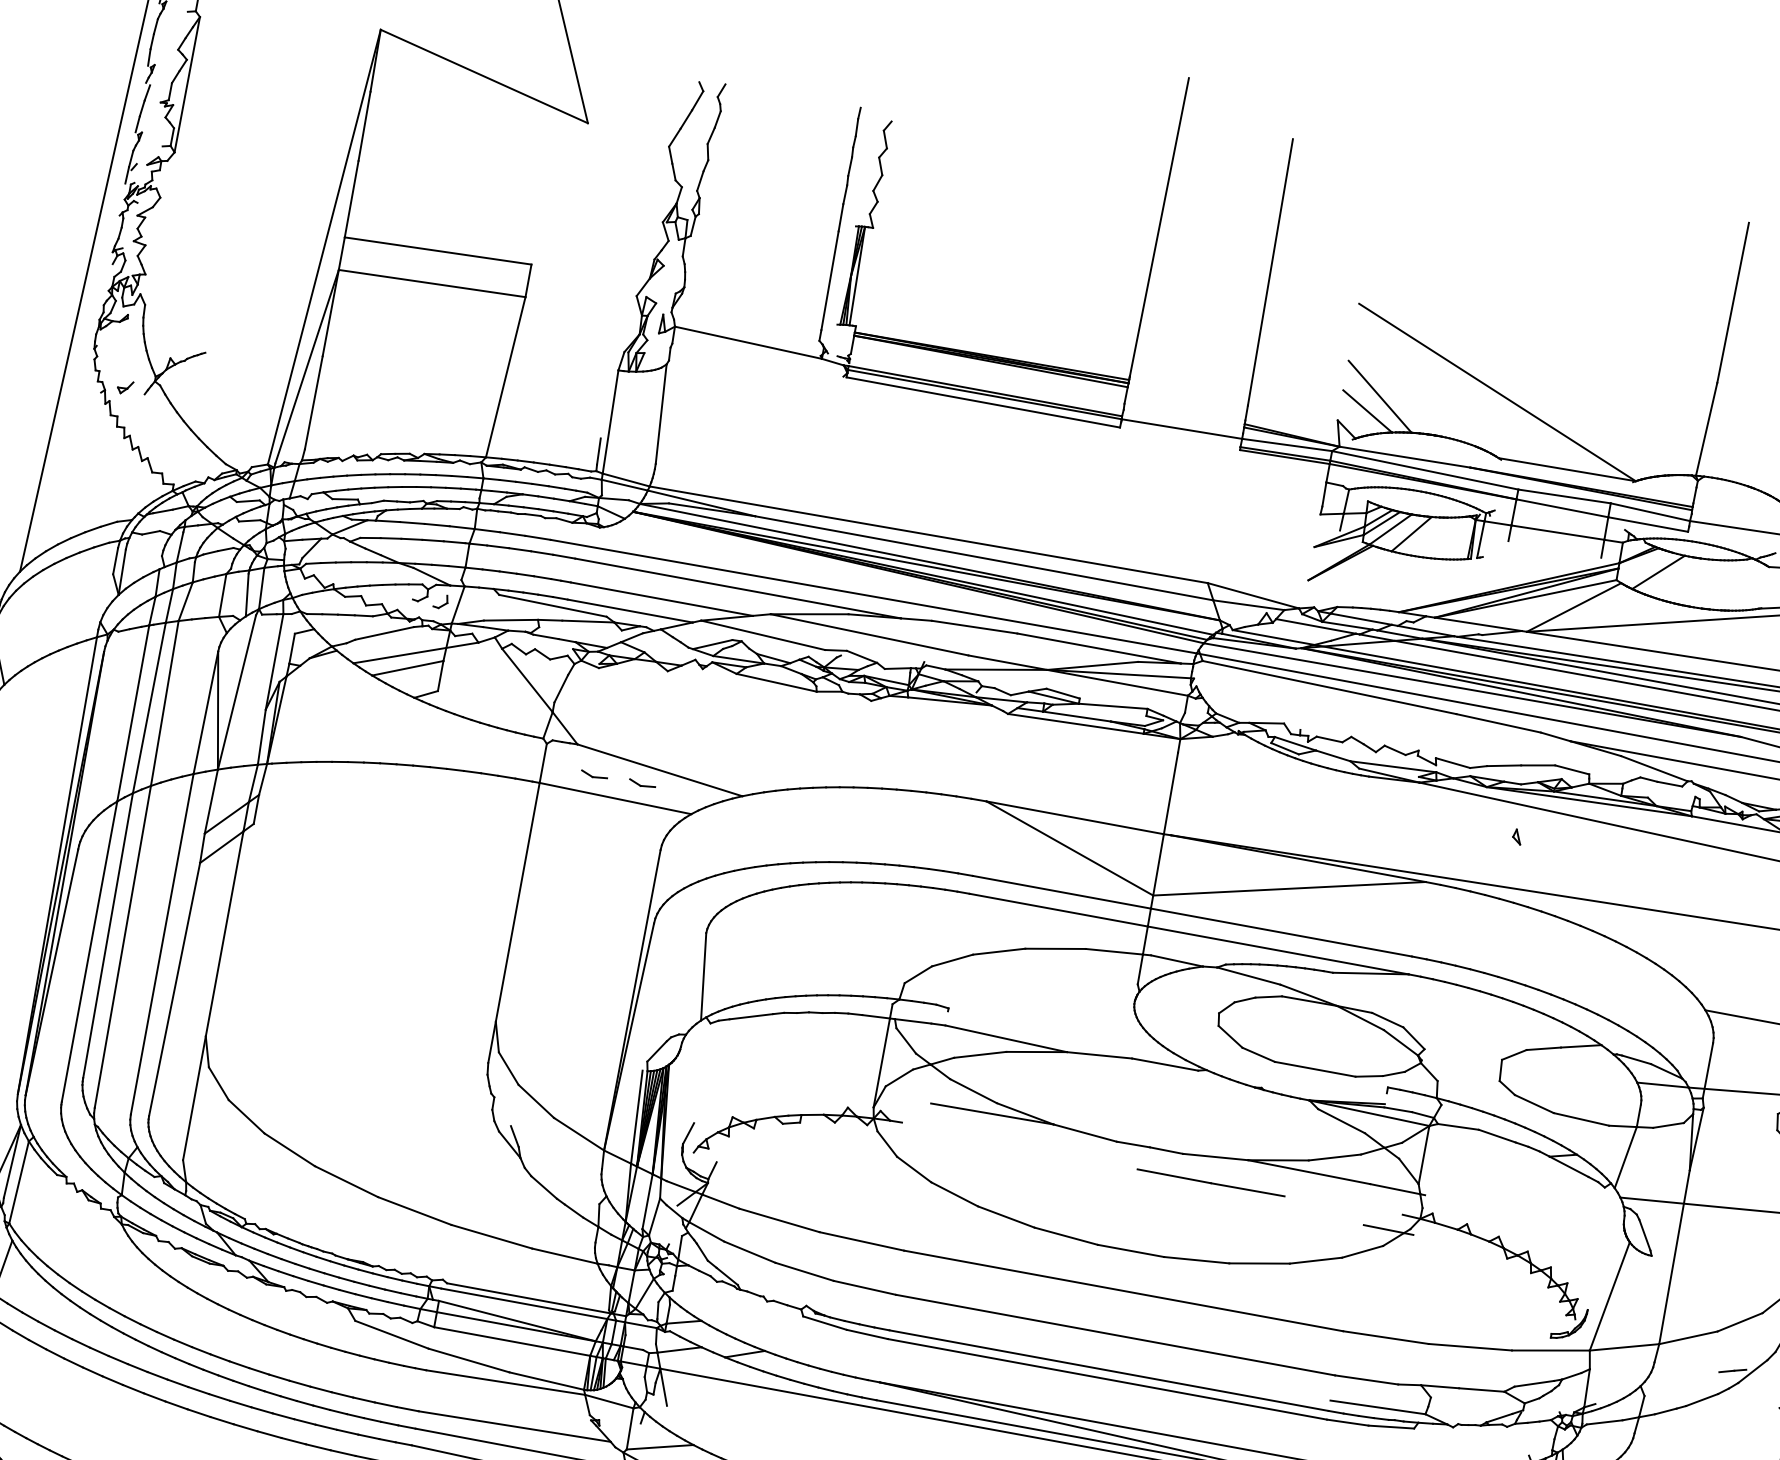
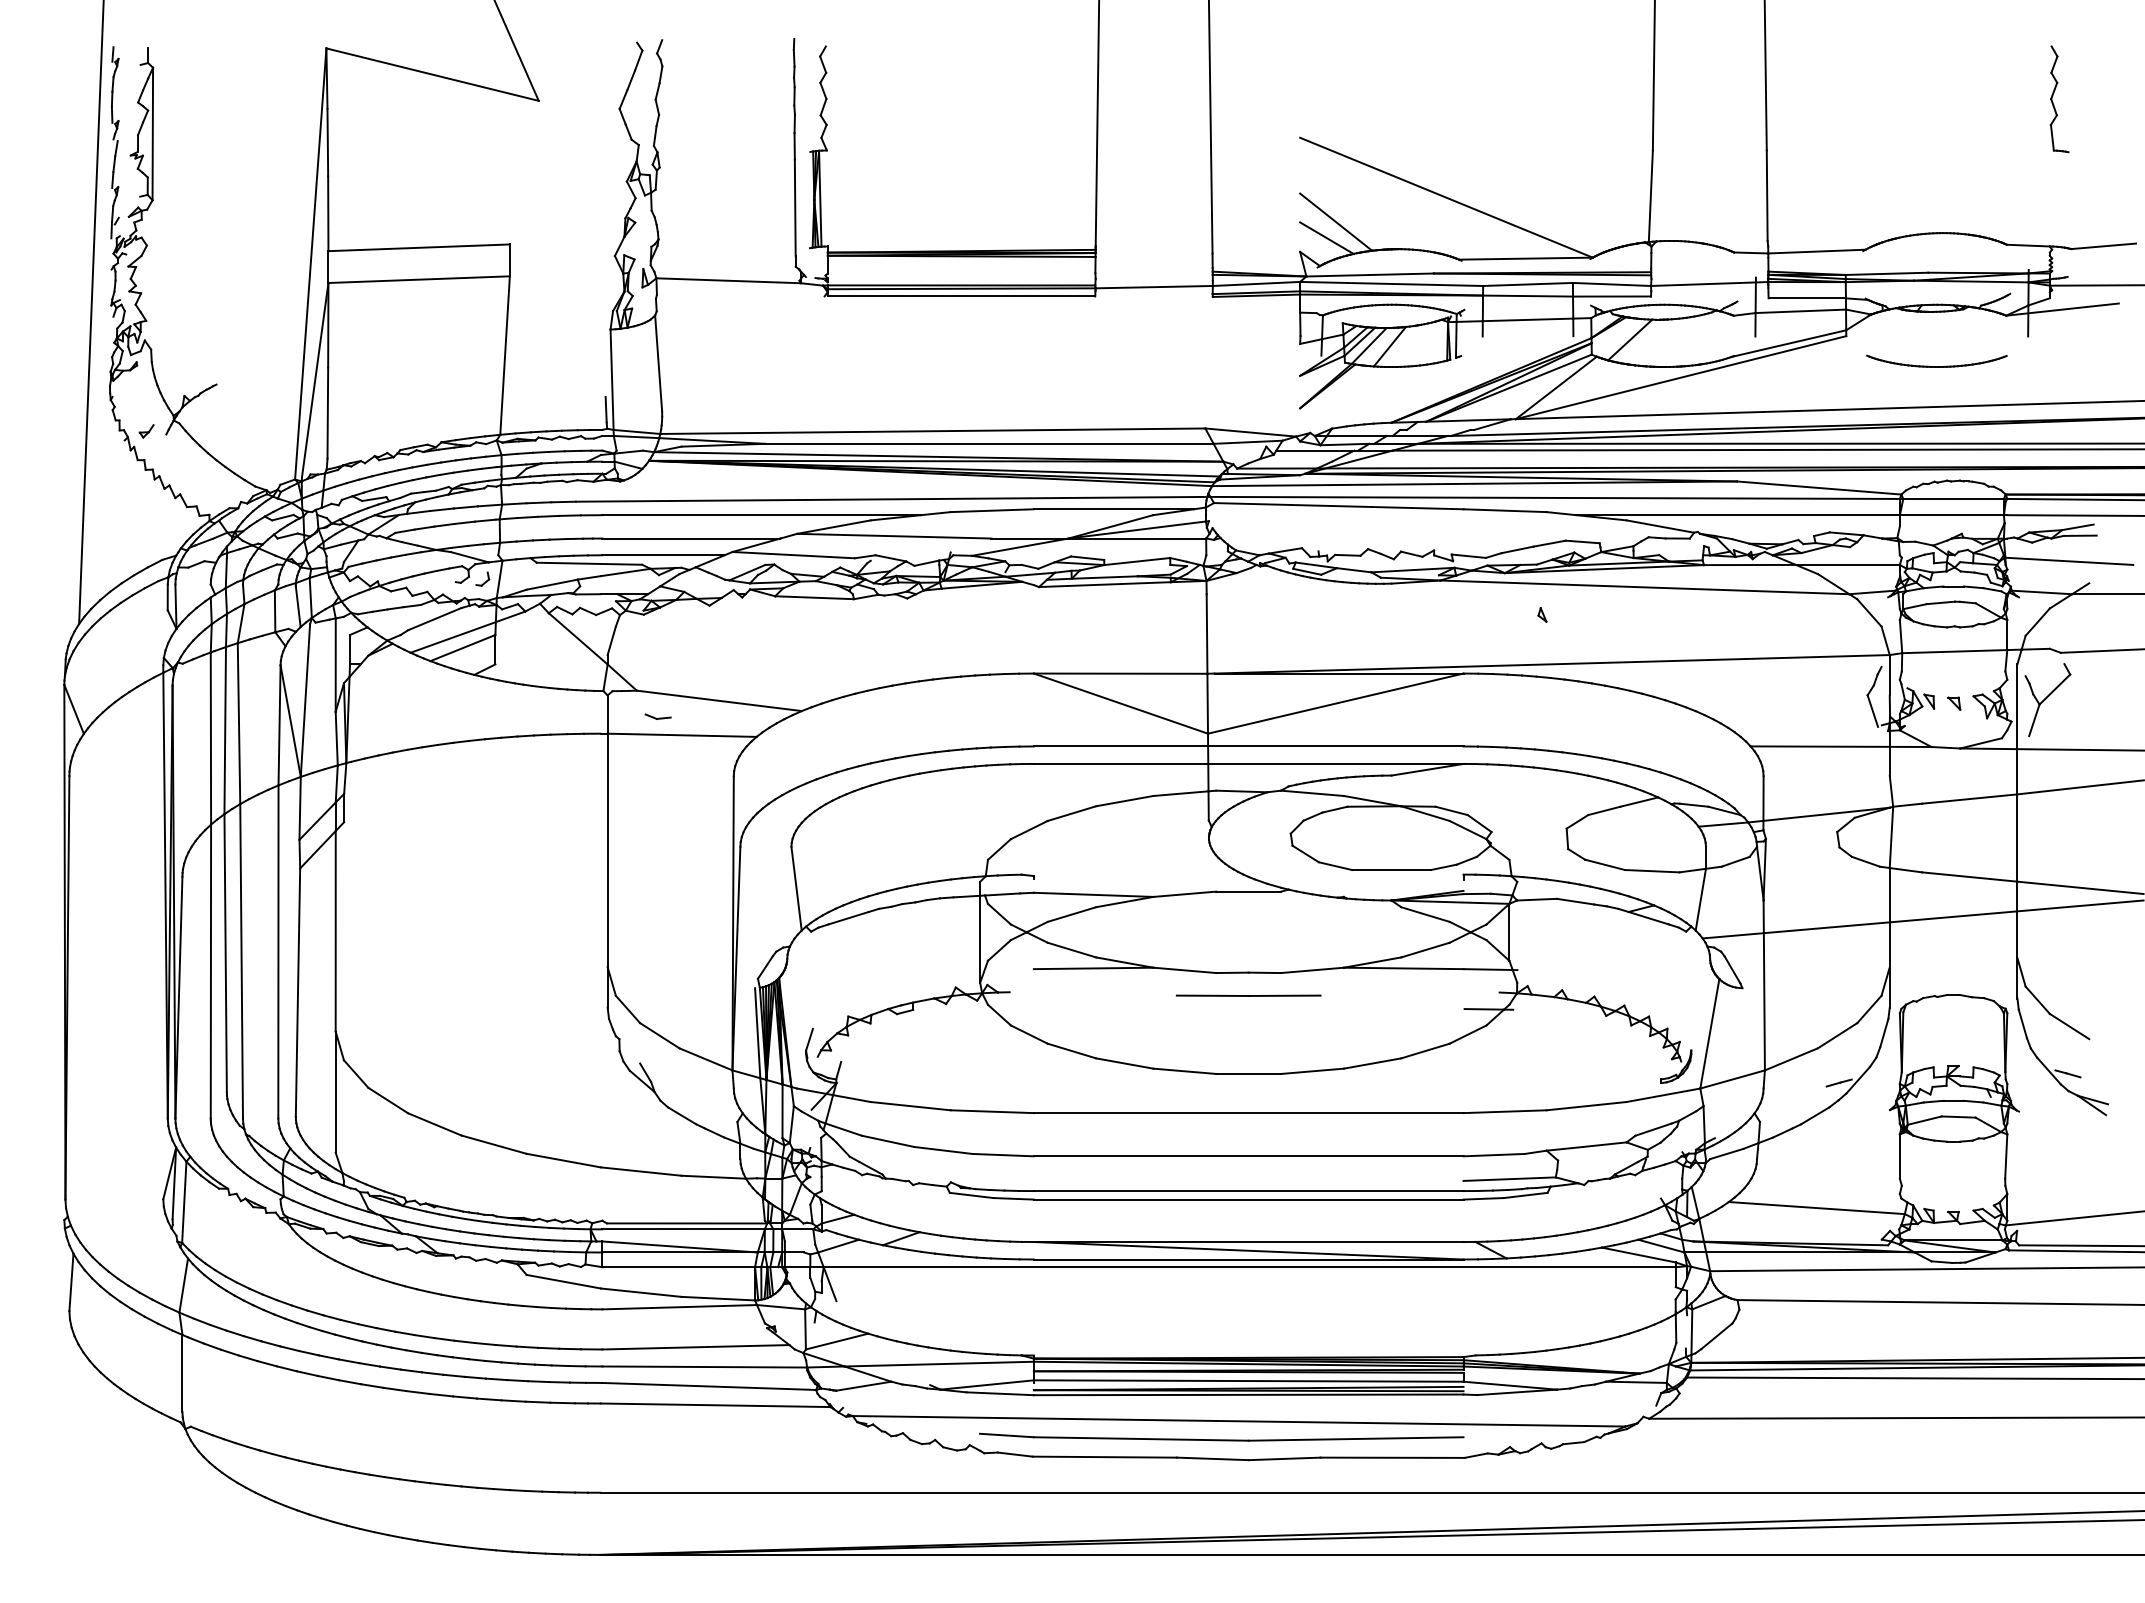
part: (641, 783) -> (704, 716), removed
line: (1210, 1182) -> (1248, 995), moved

